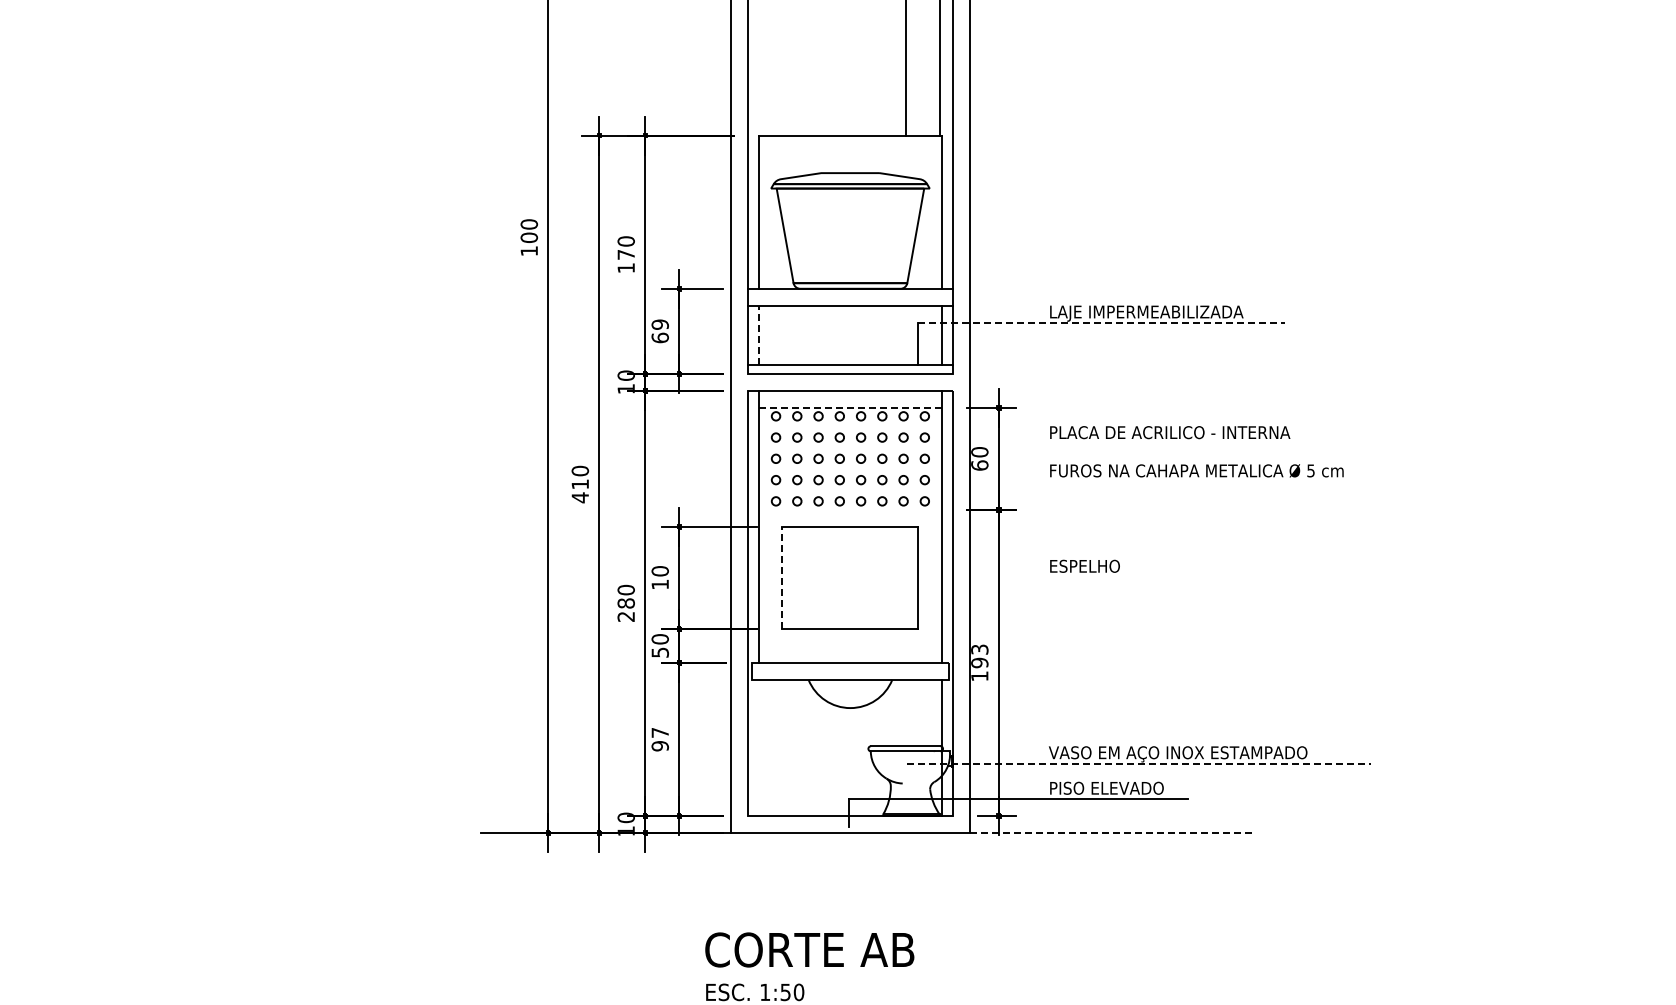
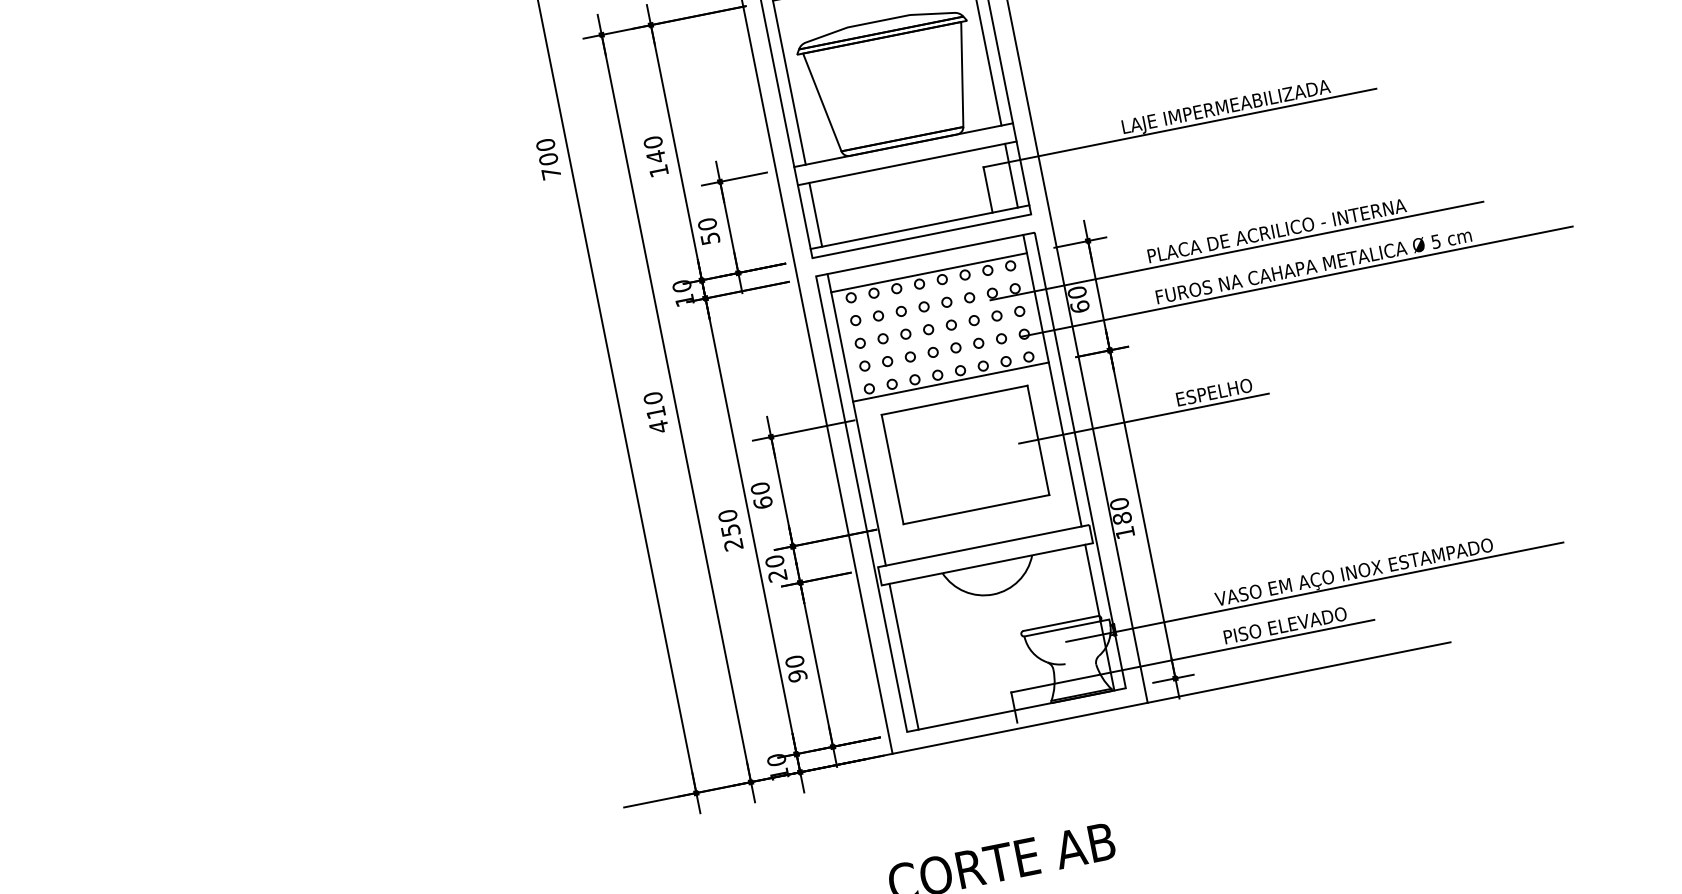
text: (528, 251) -> (550, 174), 100 -> 700
text: (625, 254) -> (655, 156), 170 -> 140
line: (1102, 322) -> (1180, 127), dashed -> solid
text: (659, 331) -> (708, 231), 69 -> 50
line: (759, 335) -> (816, 214), dashed -> solid
line: (850, 407) -> (929, 272), dashed -> solid
line: (1130, 443) -> (1236, 250), added
line: (1179, 481) -> (1297, 281), added
line: (850, 509) -> (950, 381), added
line: (782, 577) -> (892, 469), dashed -> solid
line: (1016, 577) -> (1143, 418), added
text: (659, 584) -> (762, 502), 10 -> 60
text: (625, 603) -> (729, 530), 280 -> 250
text: (659, 652) -> (776, 575), 50 -> 20
text: (979, 656) -> (1120, 511), 193 -> 180
text: (659, 732) -> (794, 661), 97 -> 90
line: (759, 747) -> (904, 656), added
line: (1139, 763) -> (1314, 591), dashed -> solid
line: (1111, 833) -> (1299, 672), dashed -> solid

